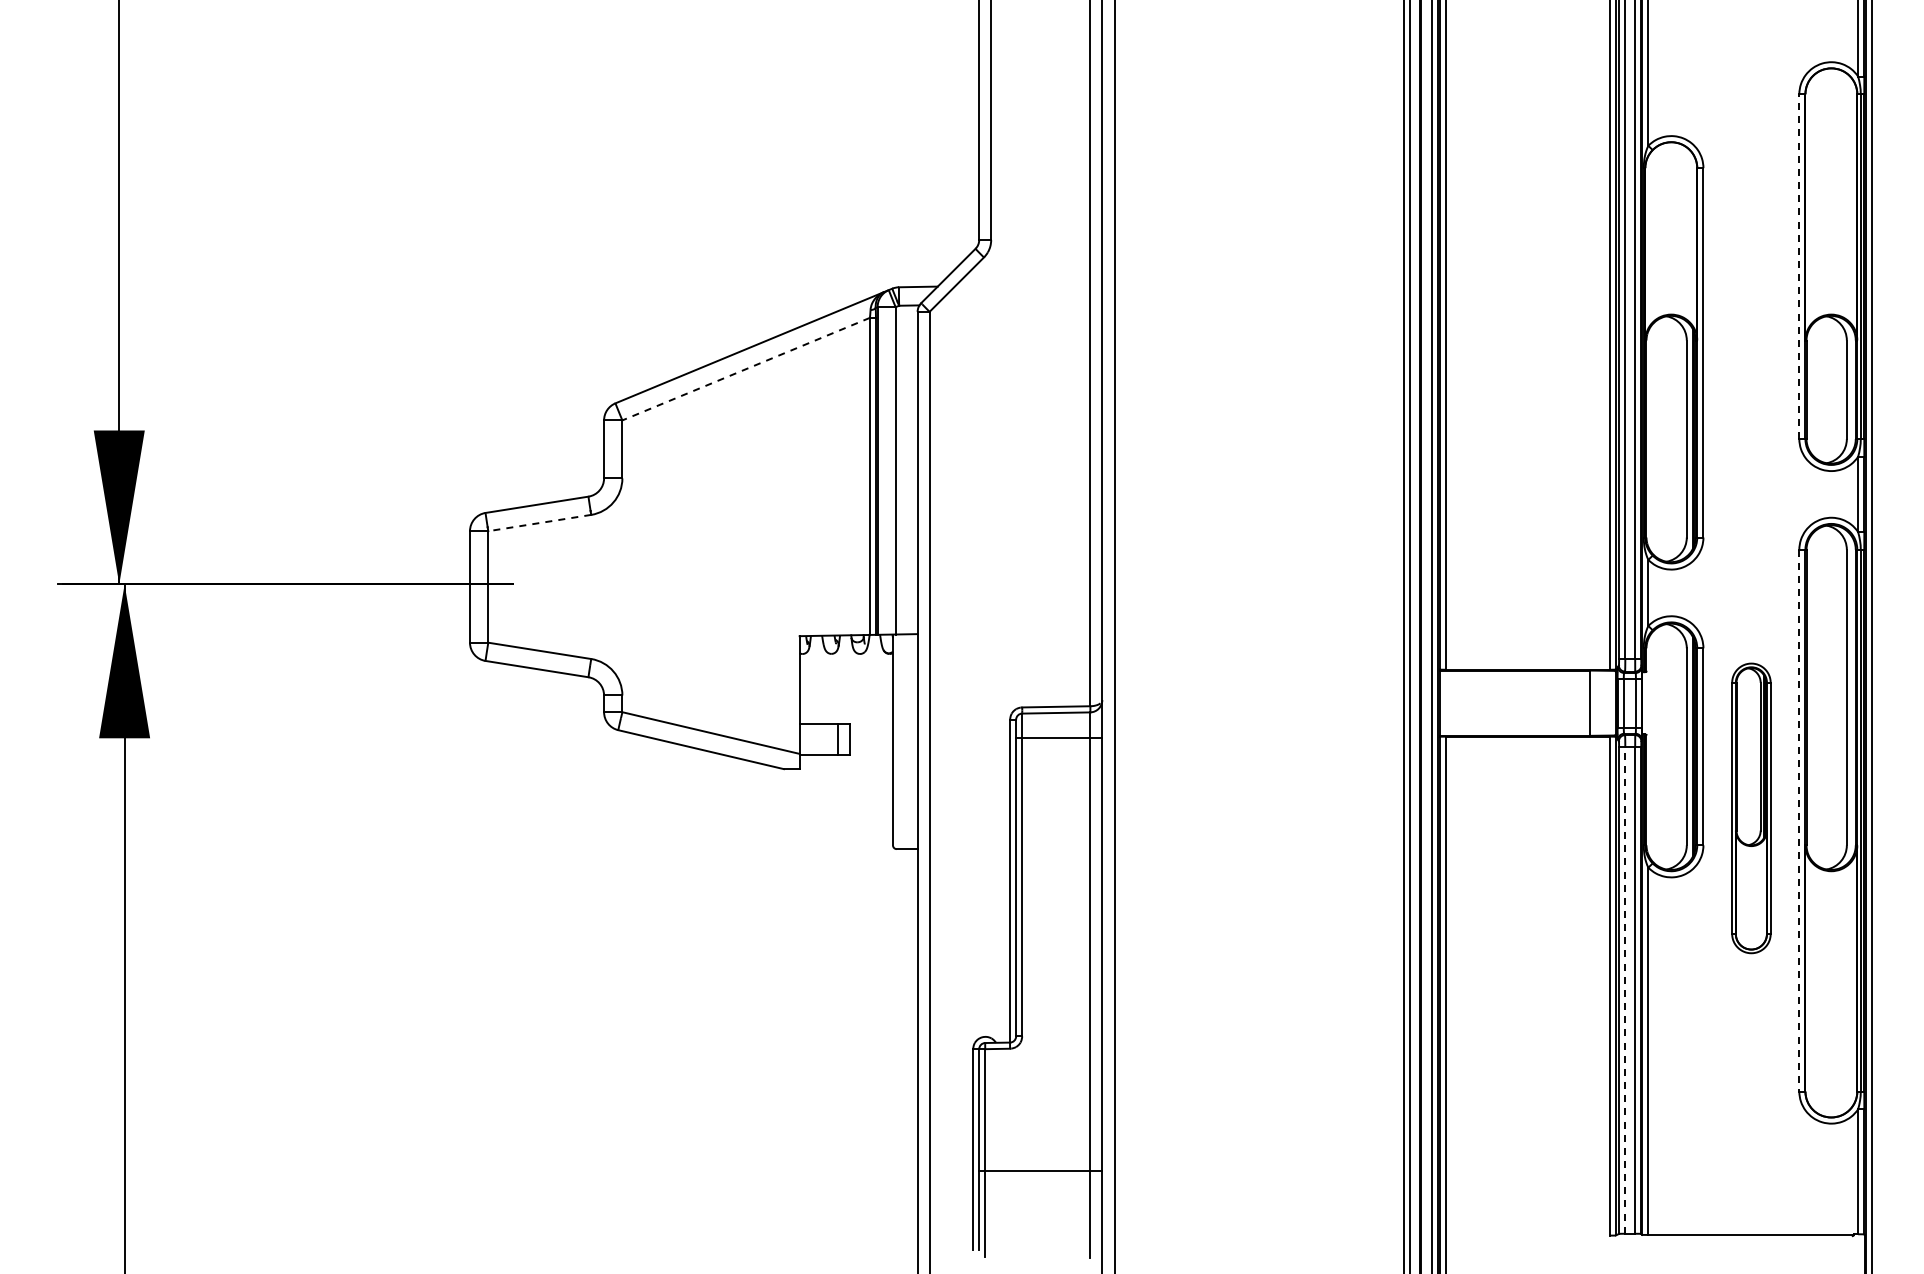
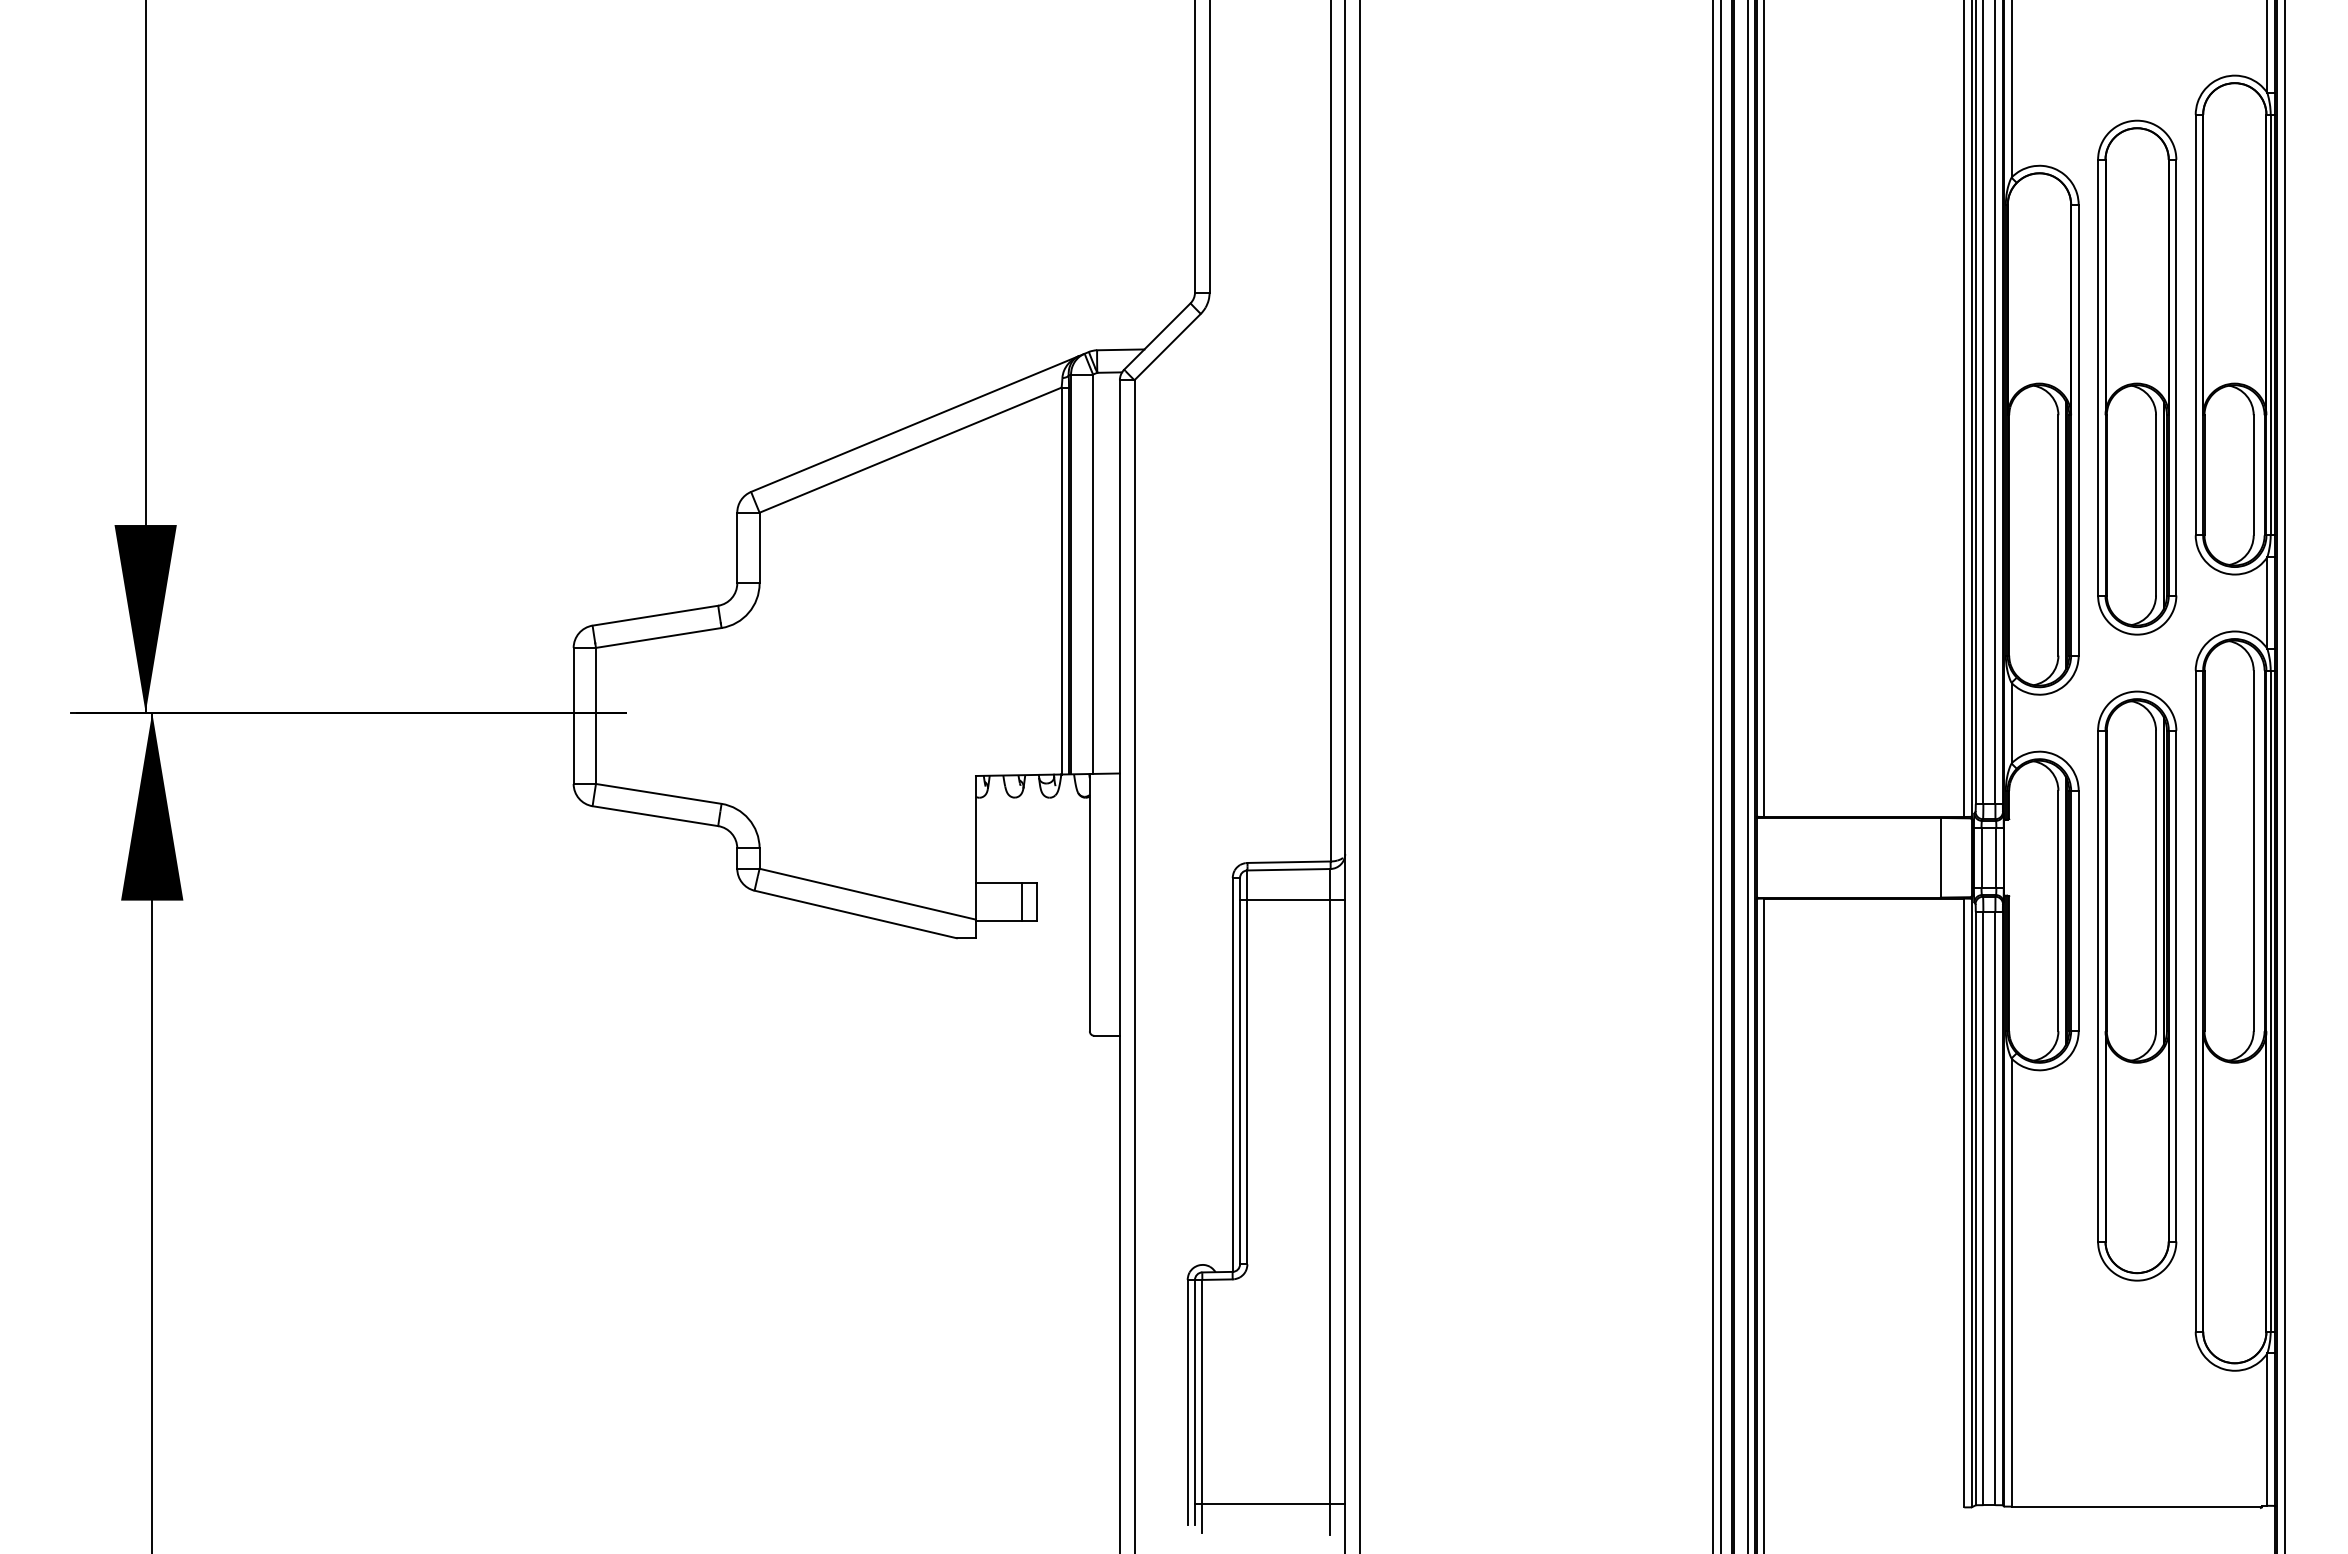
line: (1799, 266) -> (2195, 324), dashed -> solid
part: (1751, 309) -> (2137, 377), added
line: (746, 369) -> (911, 450), dashed -> solid
line: (539, 523) -> (658, 638), dashed -> solid
part: (1751, 808) -> (2137, 986), size x1.67
line: (1799, 820) -> (2195, 1000), dashed -> solid
line: (1625, 990) -> (1983, 1208), dashed -> solid
line: (1040, 1170) -> (1269, 1503), moved

